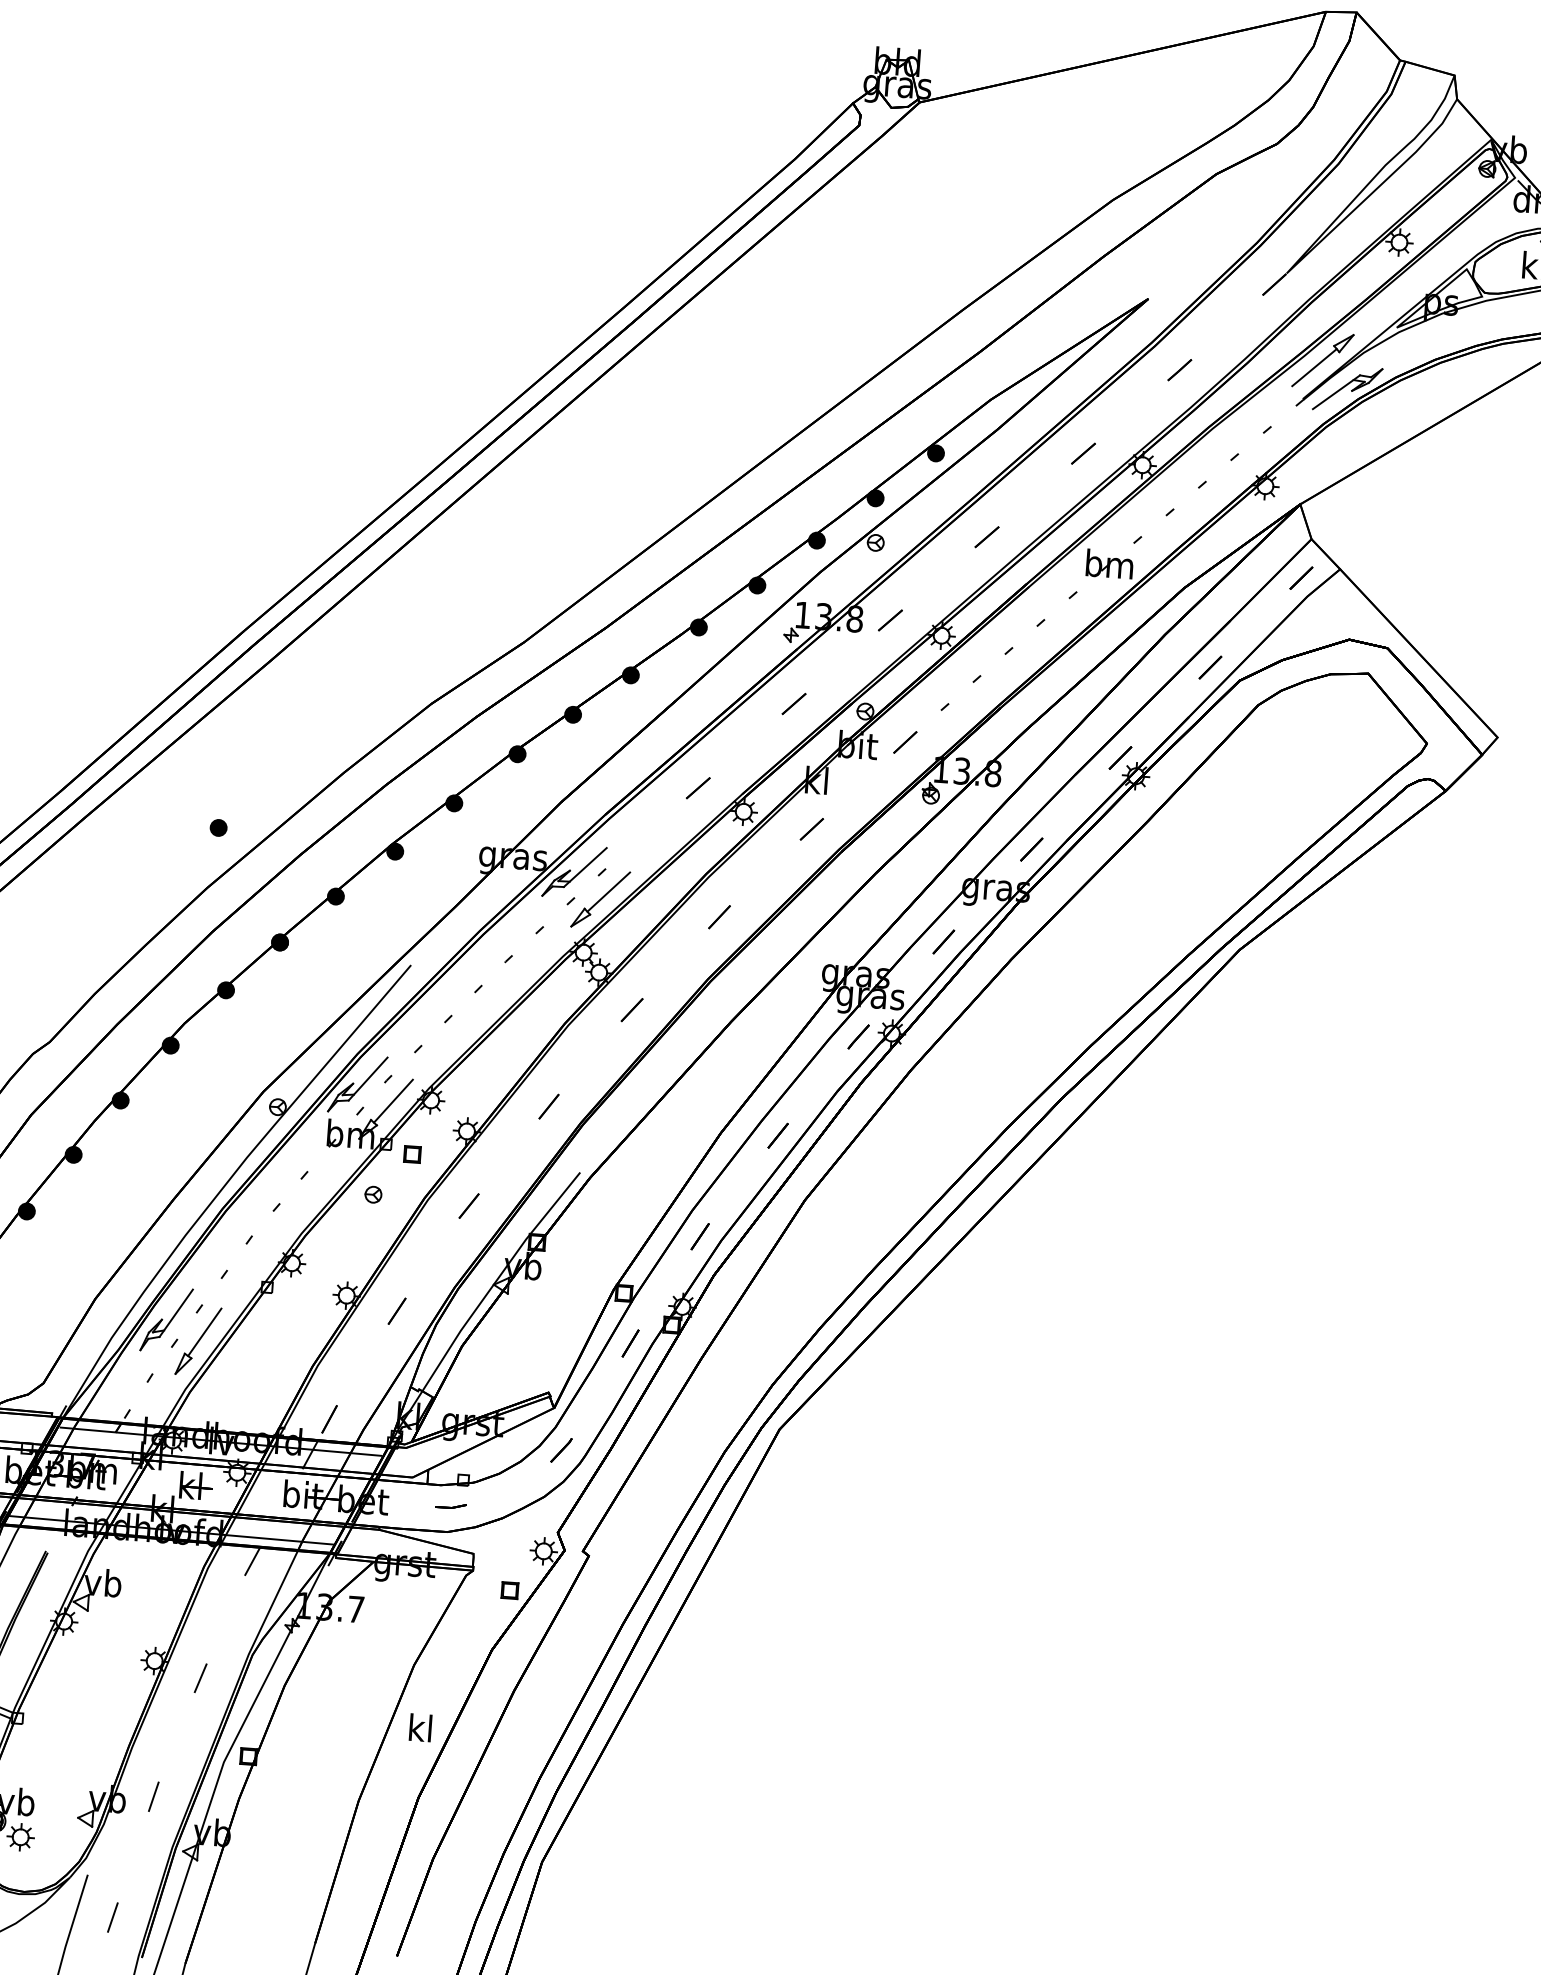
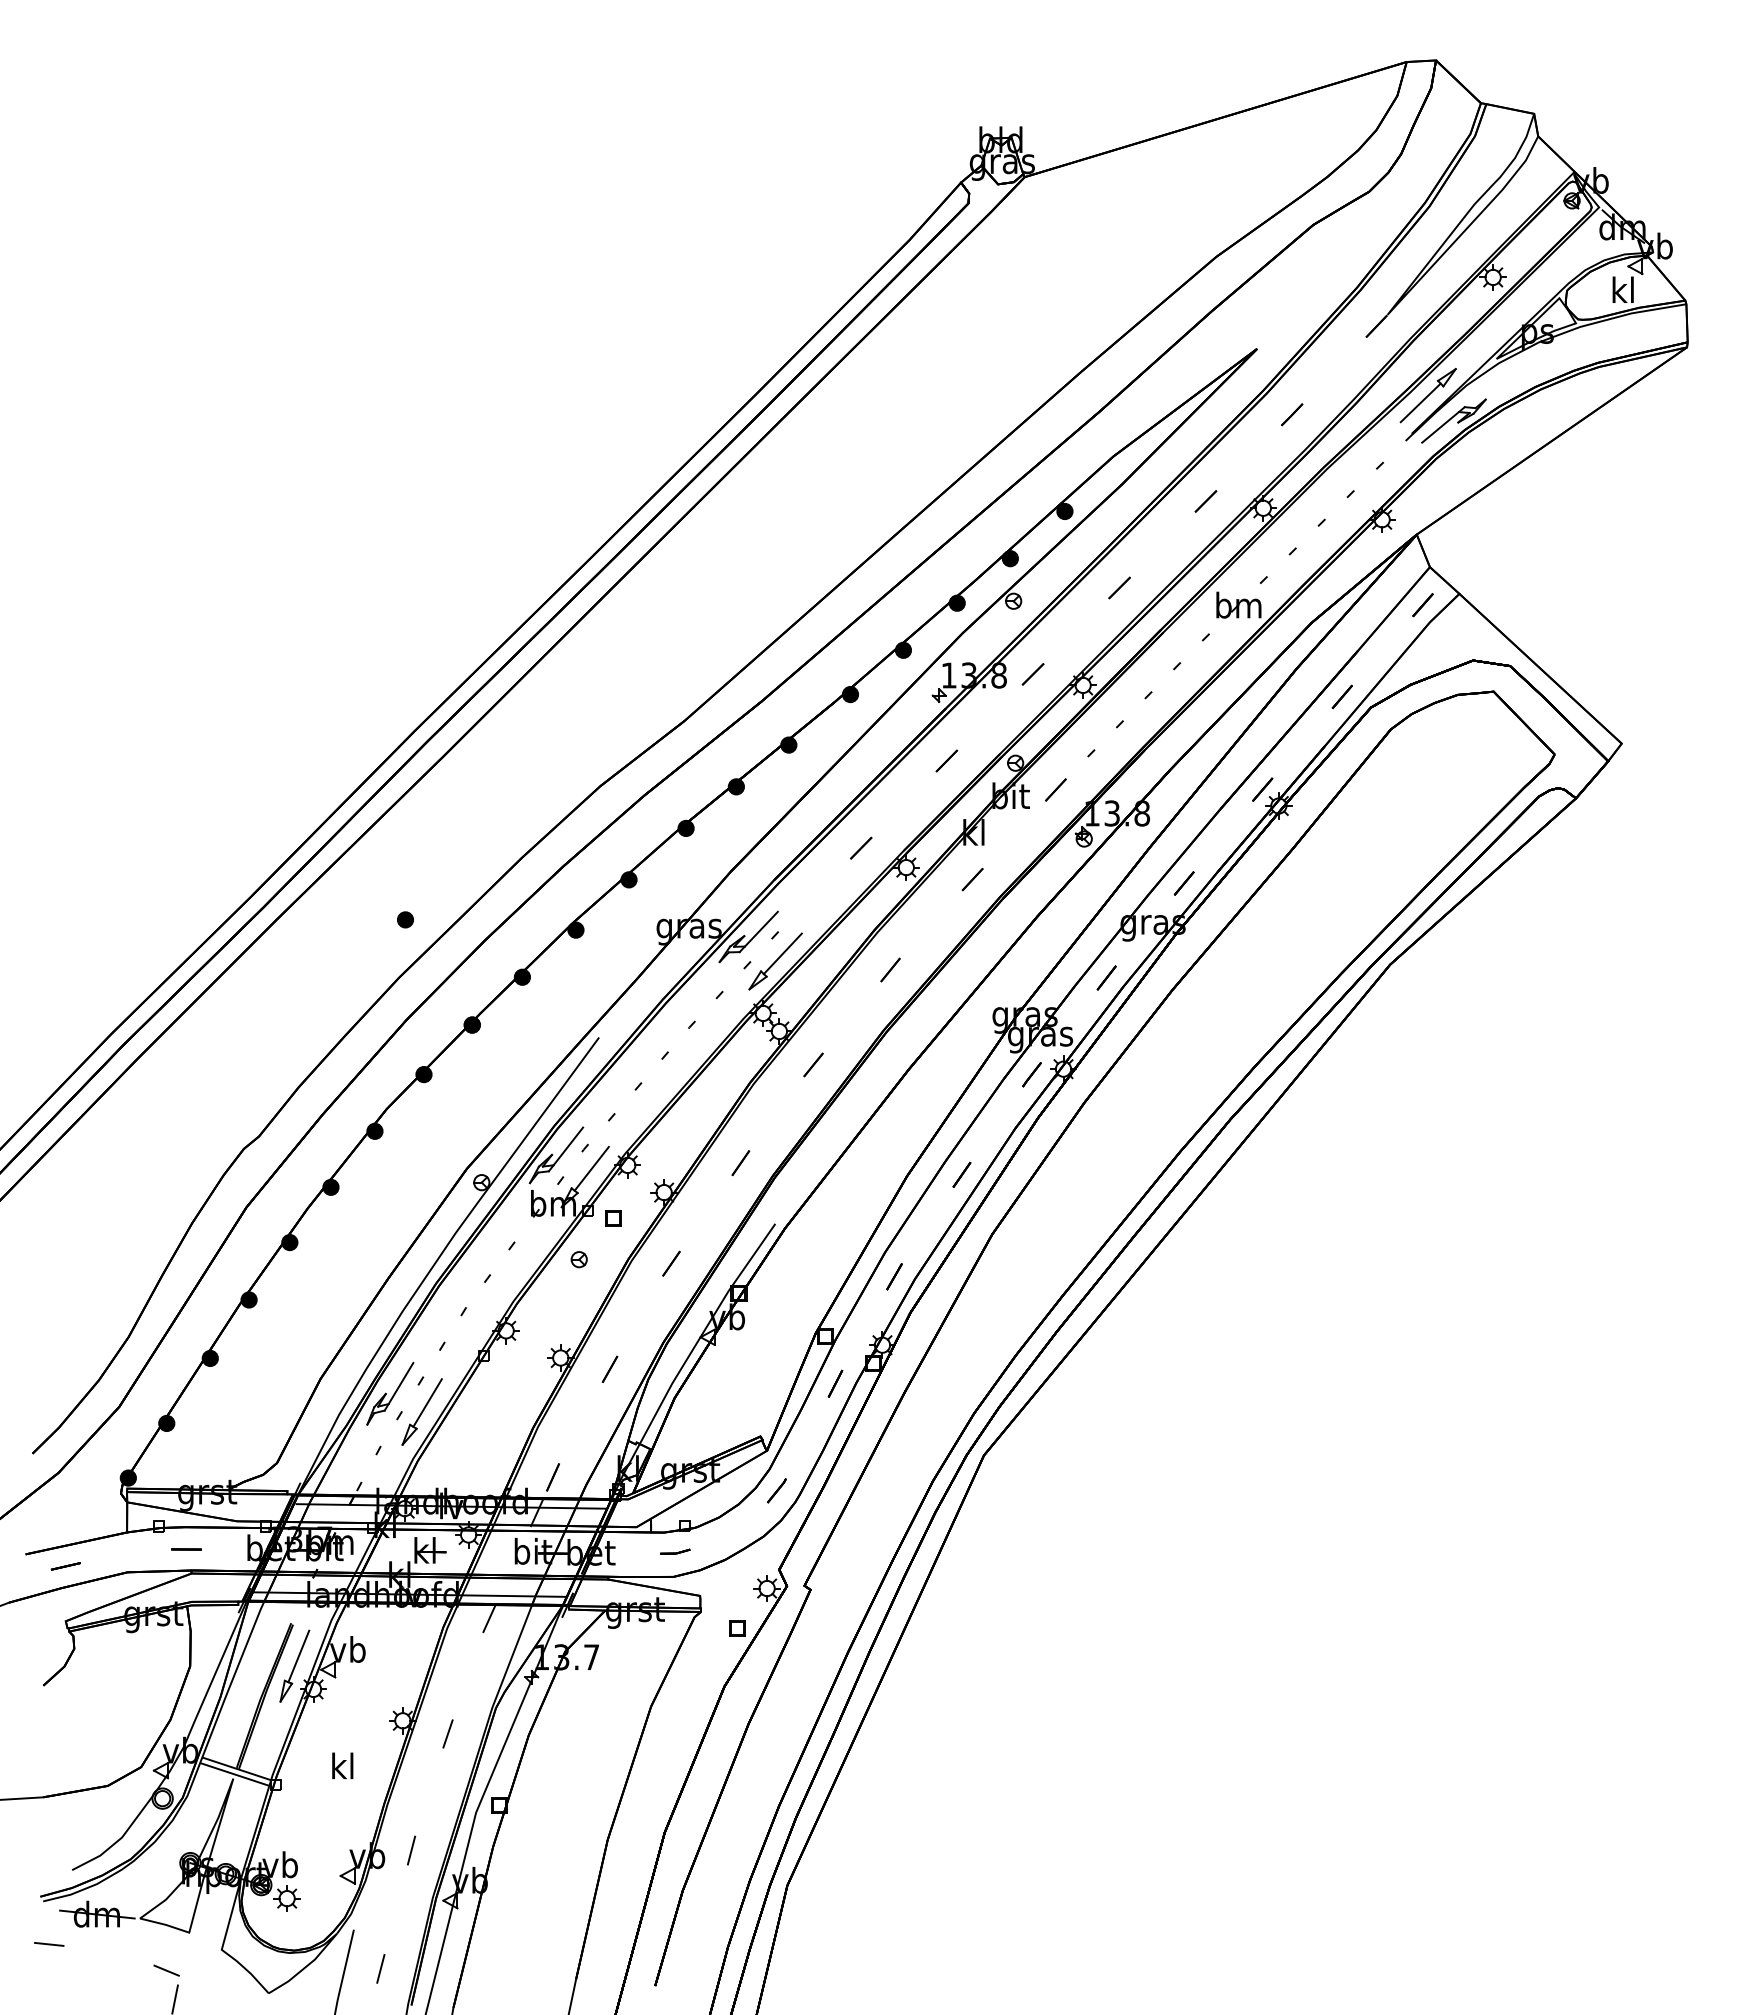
part: (46, 1595) -> (294, 1665), added
text: (420, 1727) -> (342, 1765), moved

